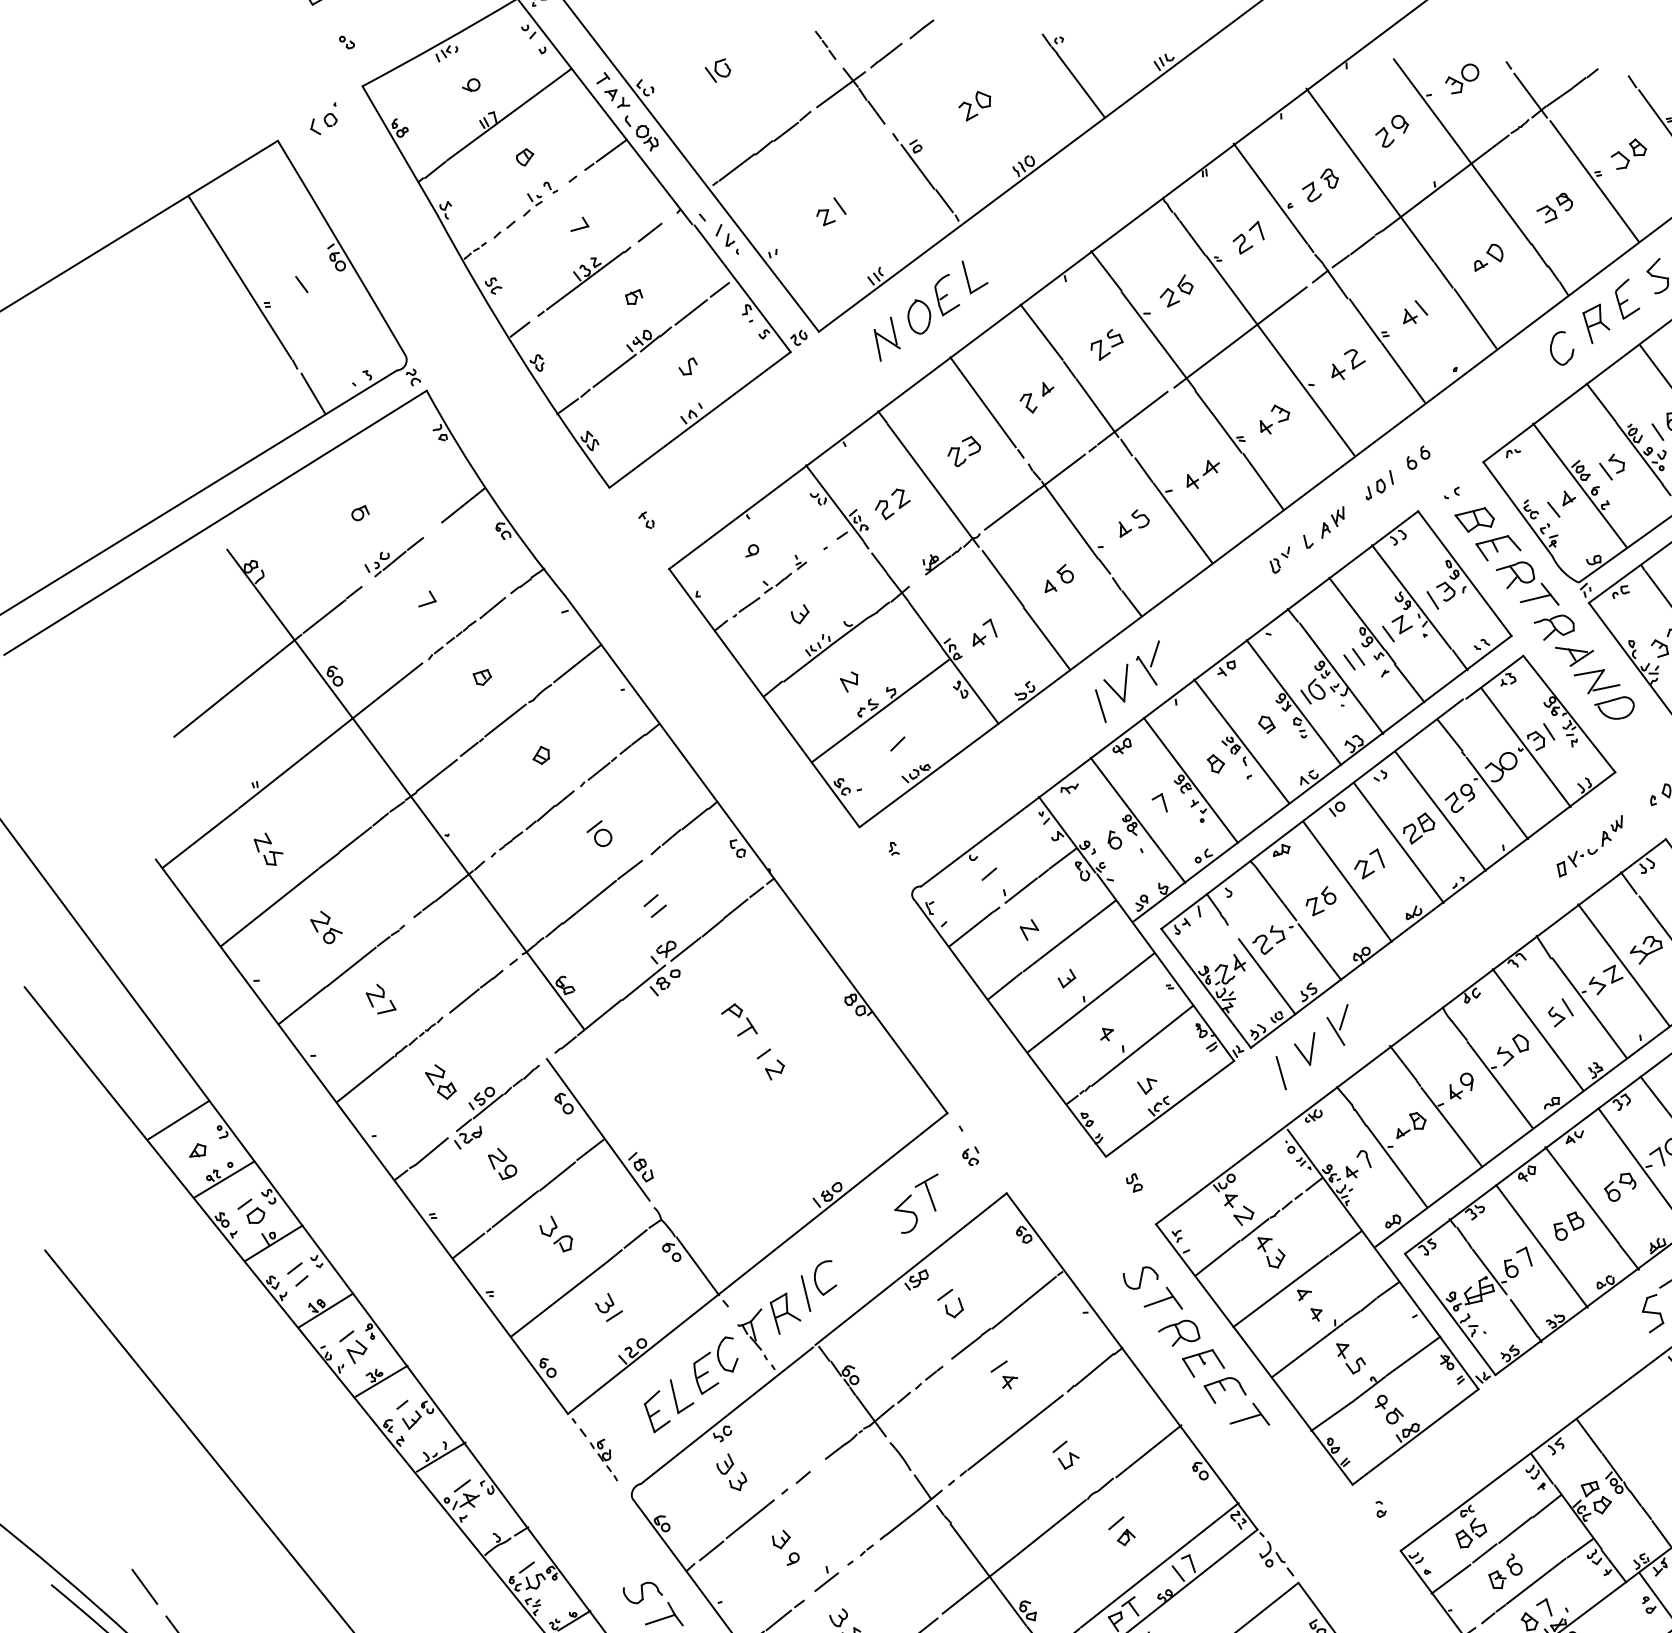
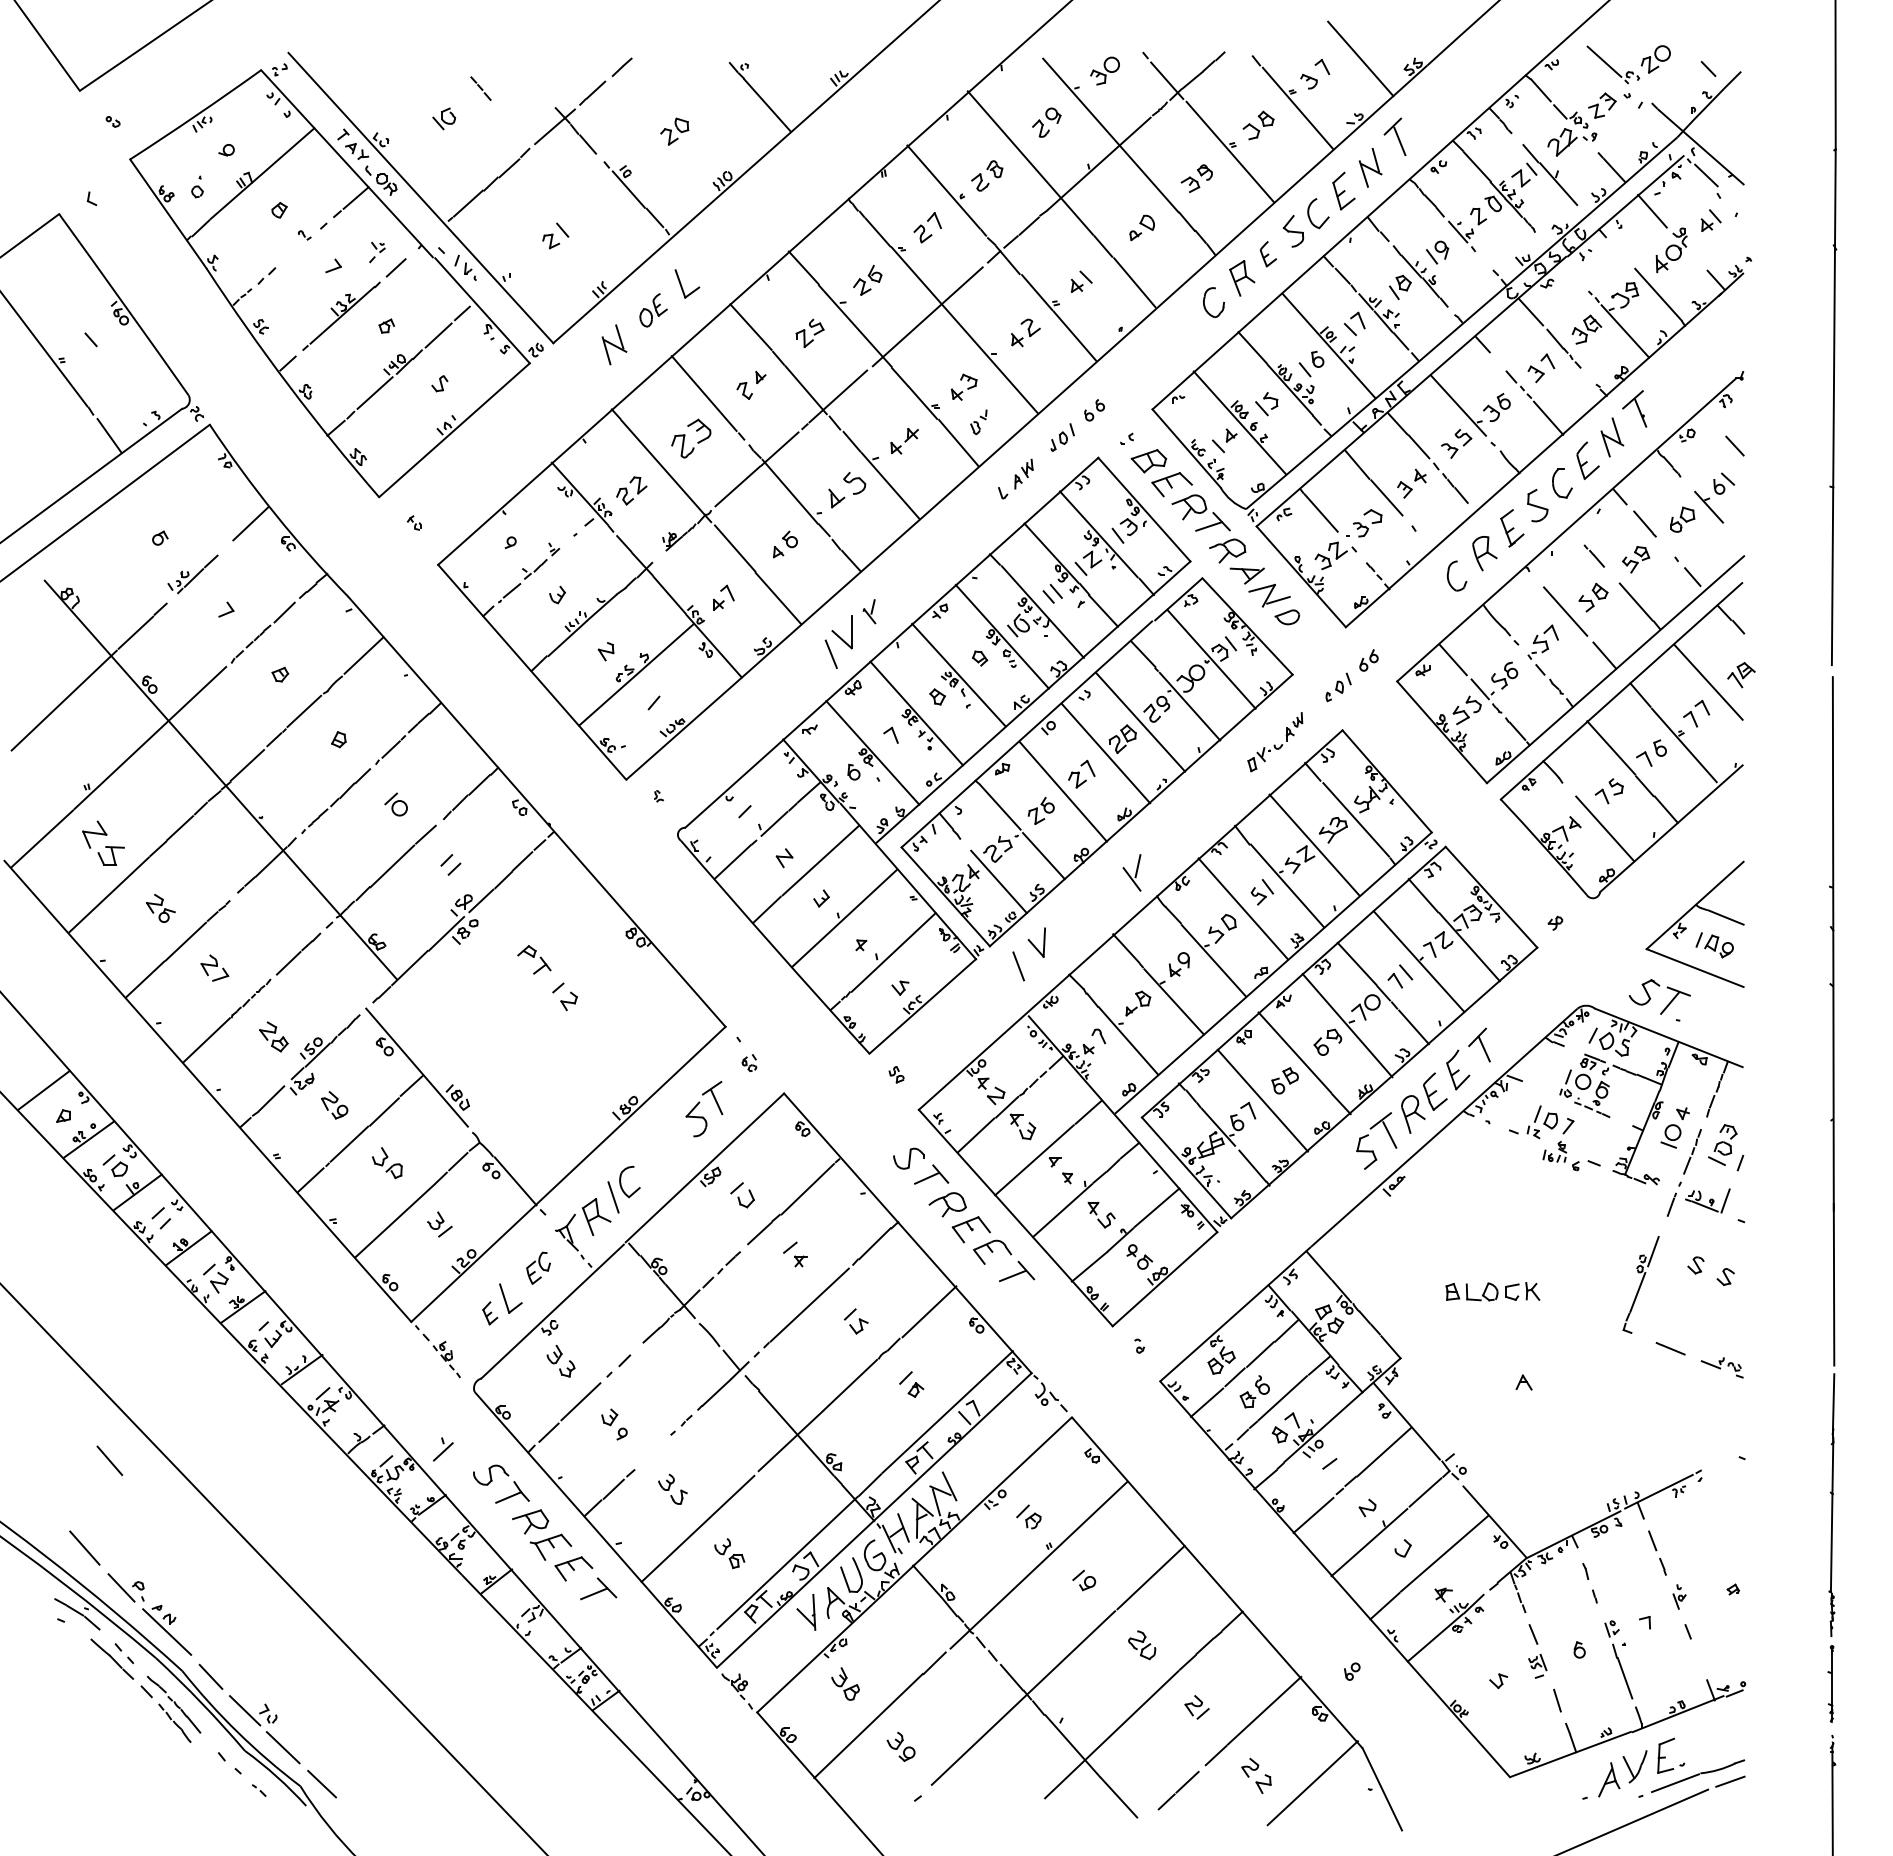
line: (825, 45) -> (480, 88), moved
part: (331, 114) -> (197, 186), moved
part: (533, 205) -> (377, 252), moved
part: (1627, 298) -> (1268, 253), size x0.7
part: (934, 304) -> (653, 310), size x0.6
part: (963, 451) -> (690, 438), size x1.4
part: (1133, 524) -> (846, 490), size x1.4
part: (1278, 560) -> (978, 422), moved
part: (1147, 661) -> (869, 611), size x0.6
part: (1614, 707) -> (1287, 617), size x0.7
part: (268, 848) -> (103, 842), size x1.6
part: (1335, 1023) -> (1131, 872), moved
part: (715, 1366) -> (538, 1268), size x0.6
part: (656, 1411) -> (489, 1313), size x0.6
part: (827, 1579) -> (443, 1449), moved
line: (144, 1586) -> (109, 1460), moved

